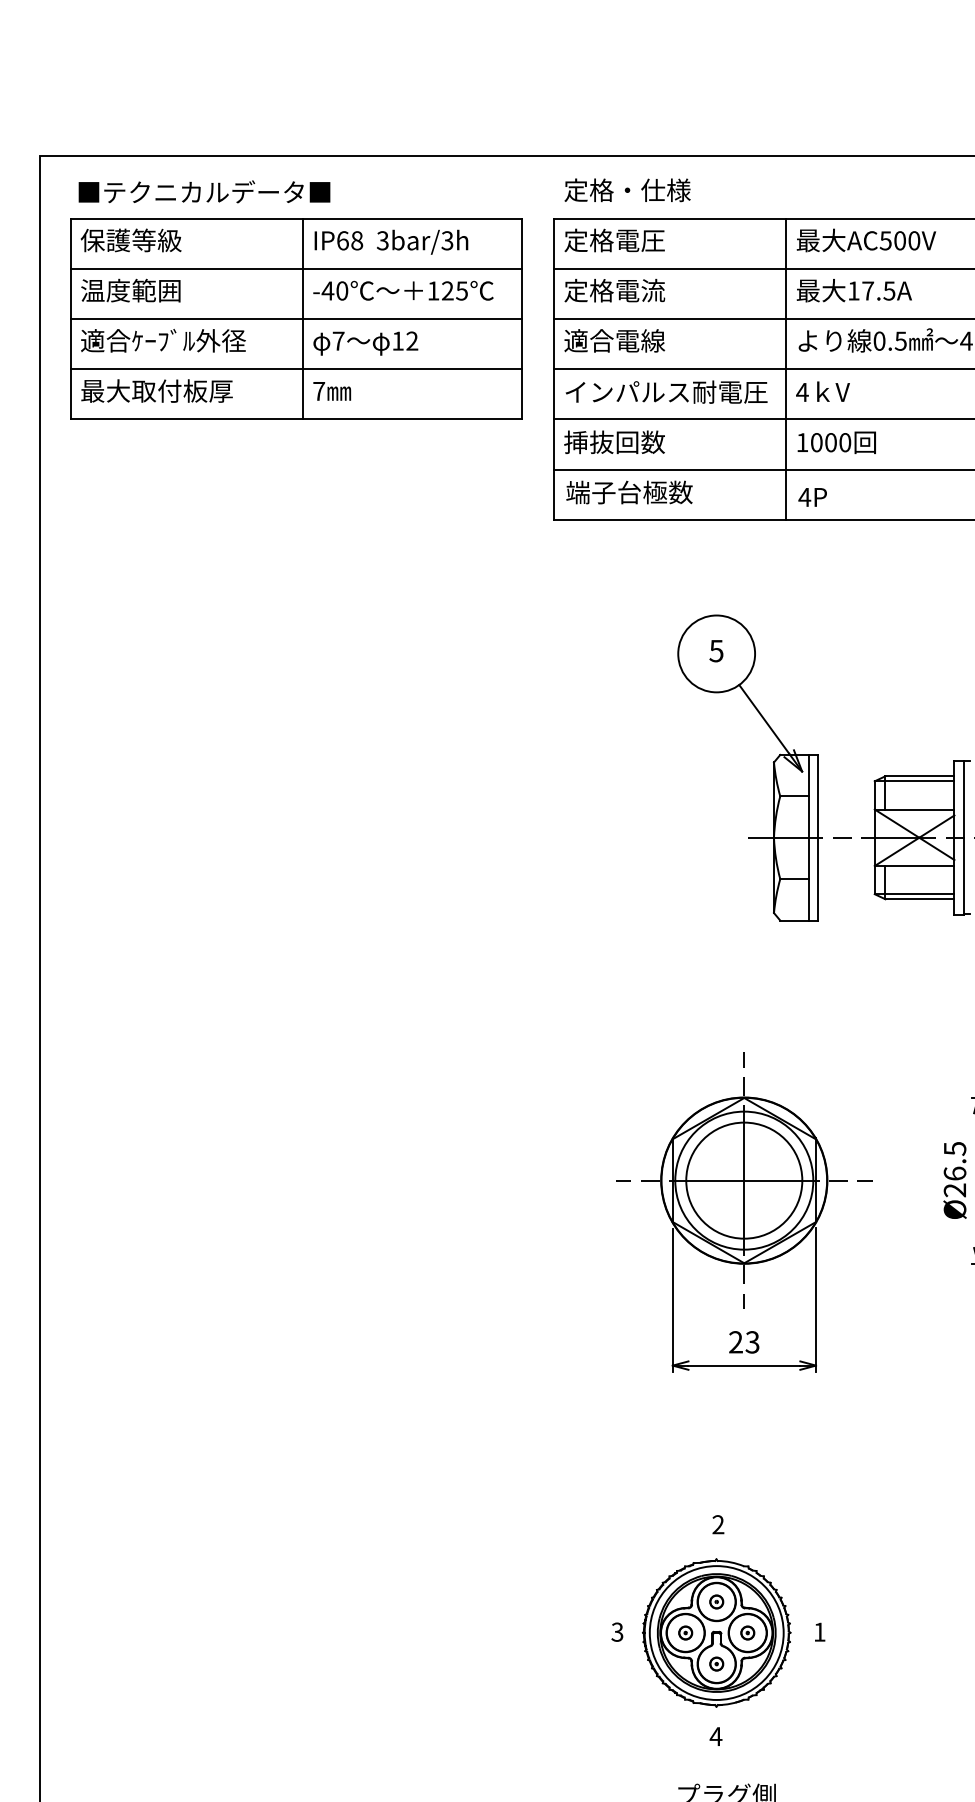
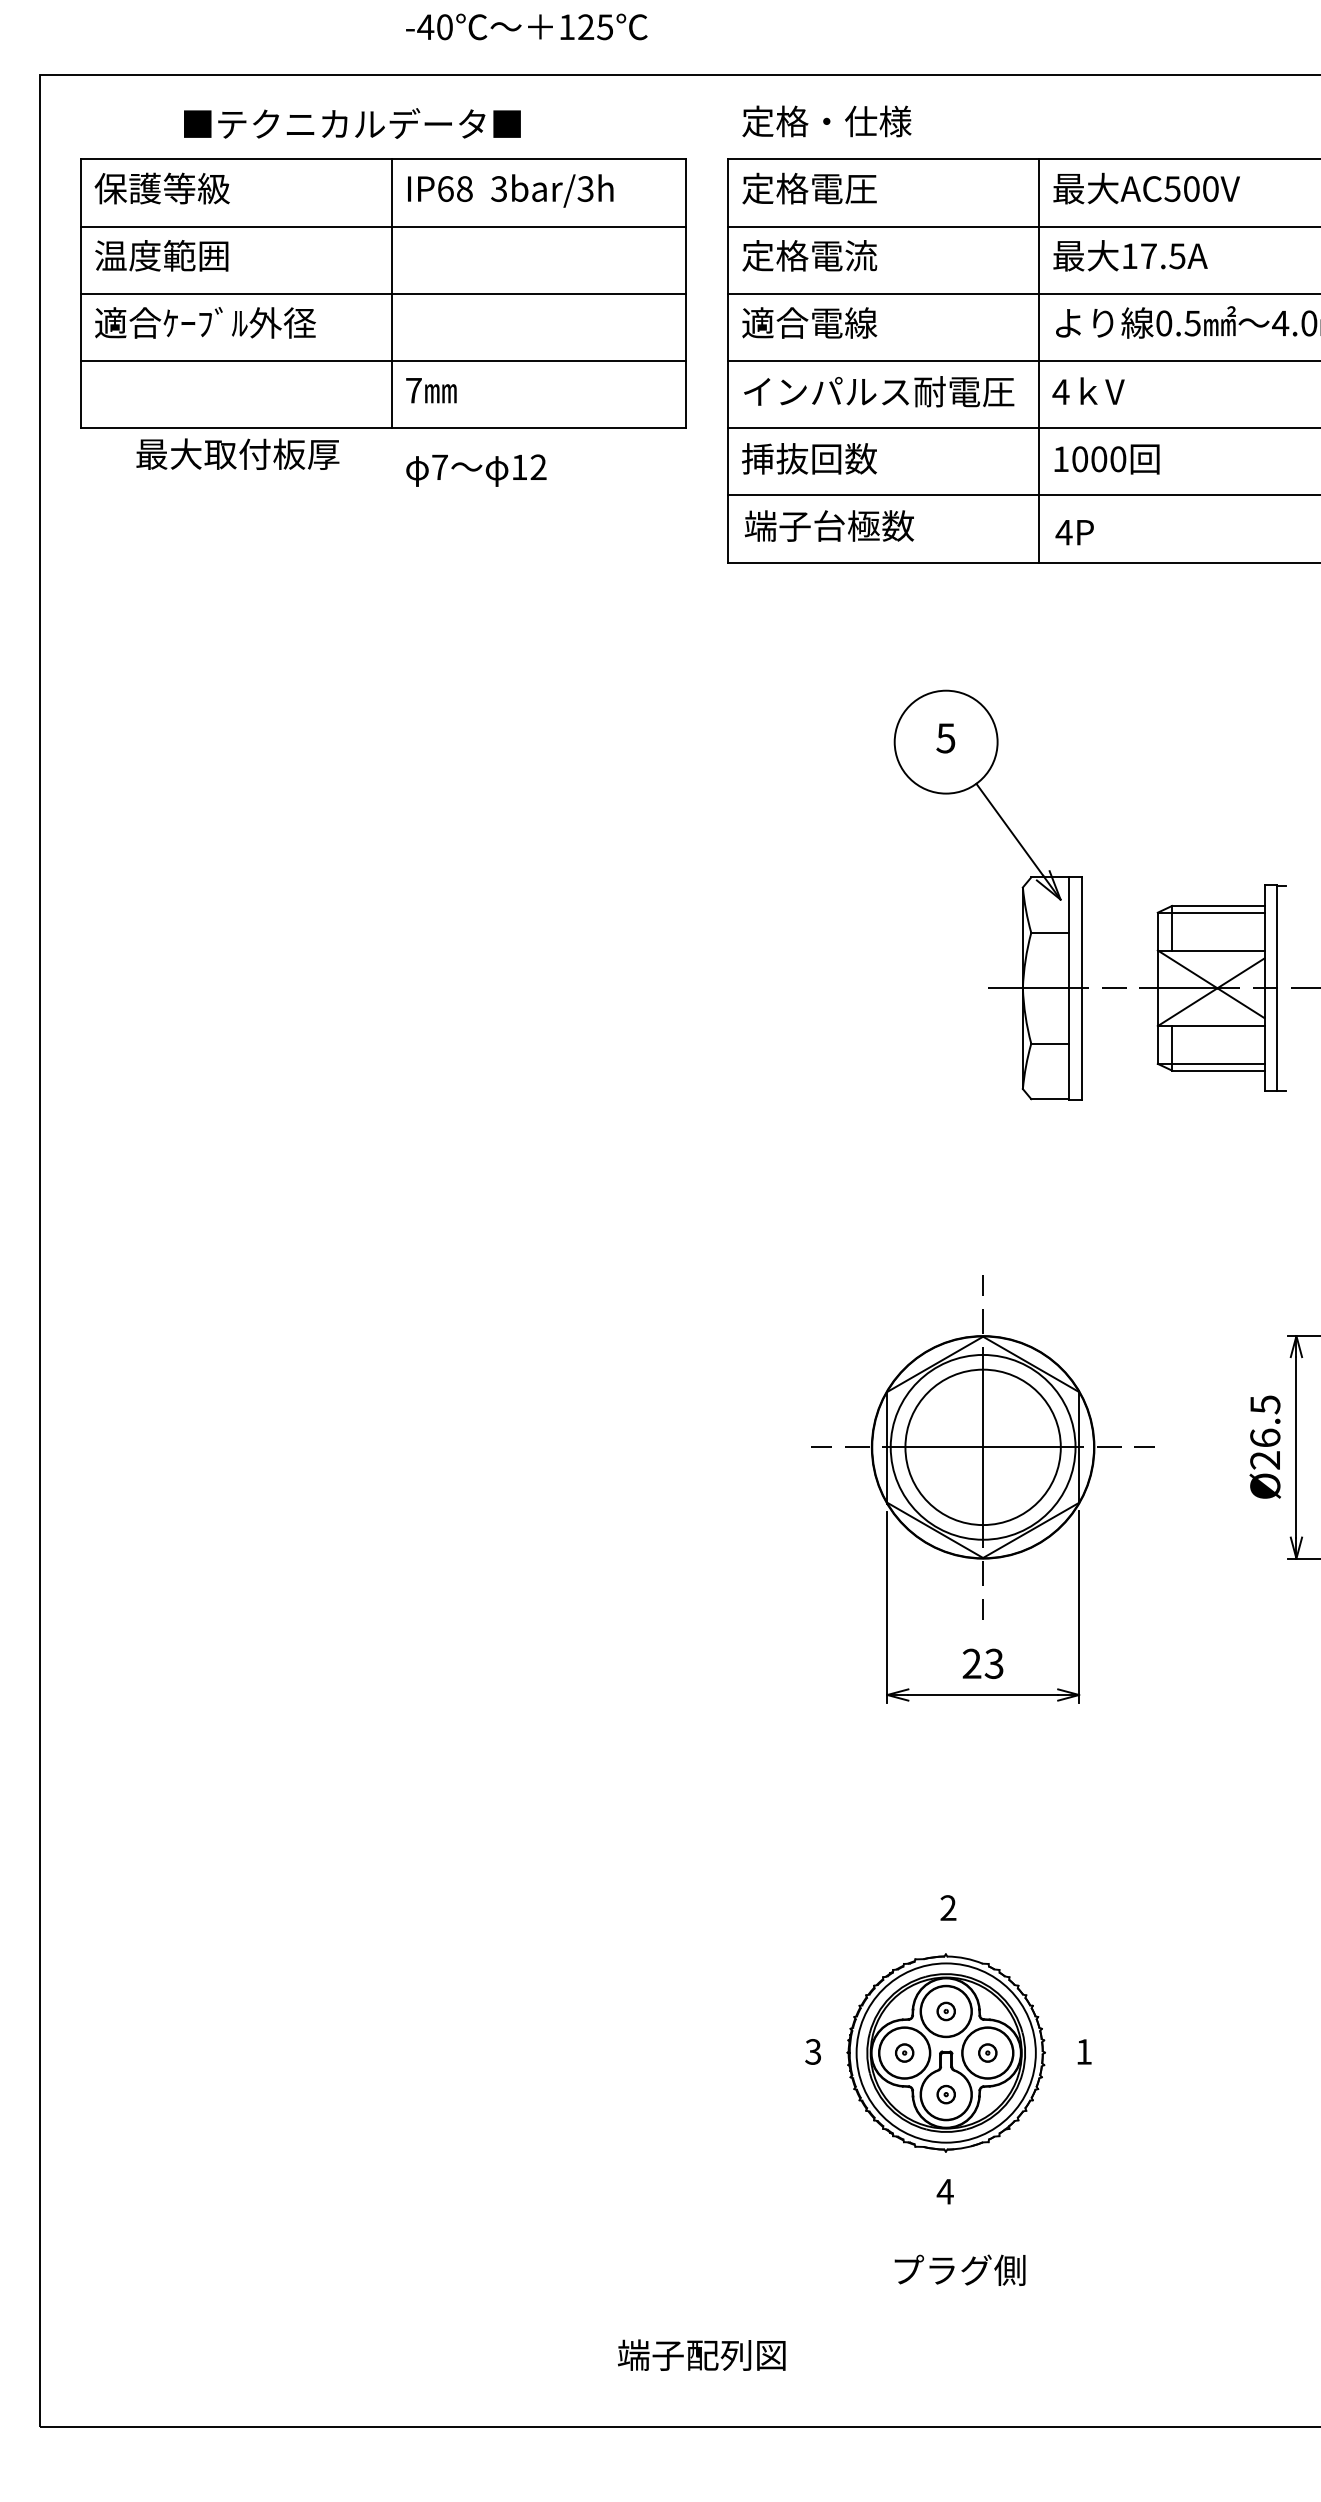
text: (204, 191) -> (352, 123), moved
text: (403, 290) -> (526, 26), moved
text: (365, 343) -> (476, 470), moved
text: (156, 390) -> (237, 453), moved

